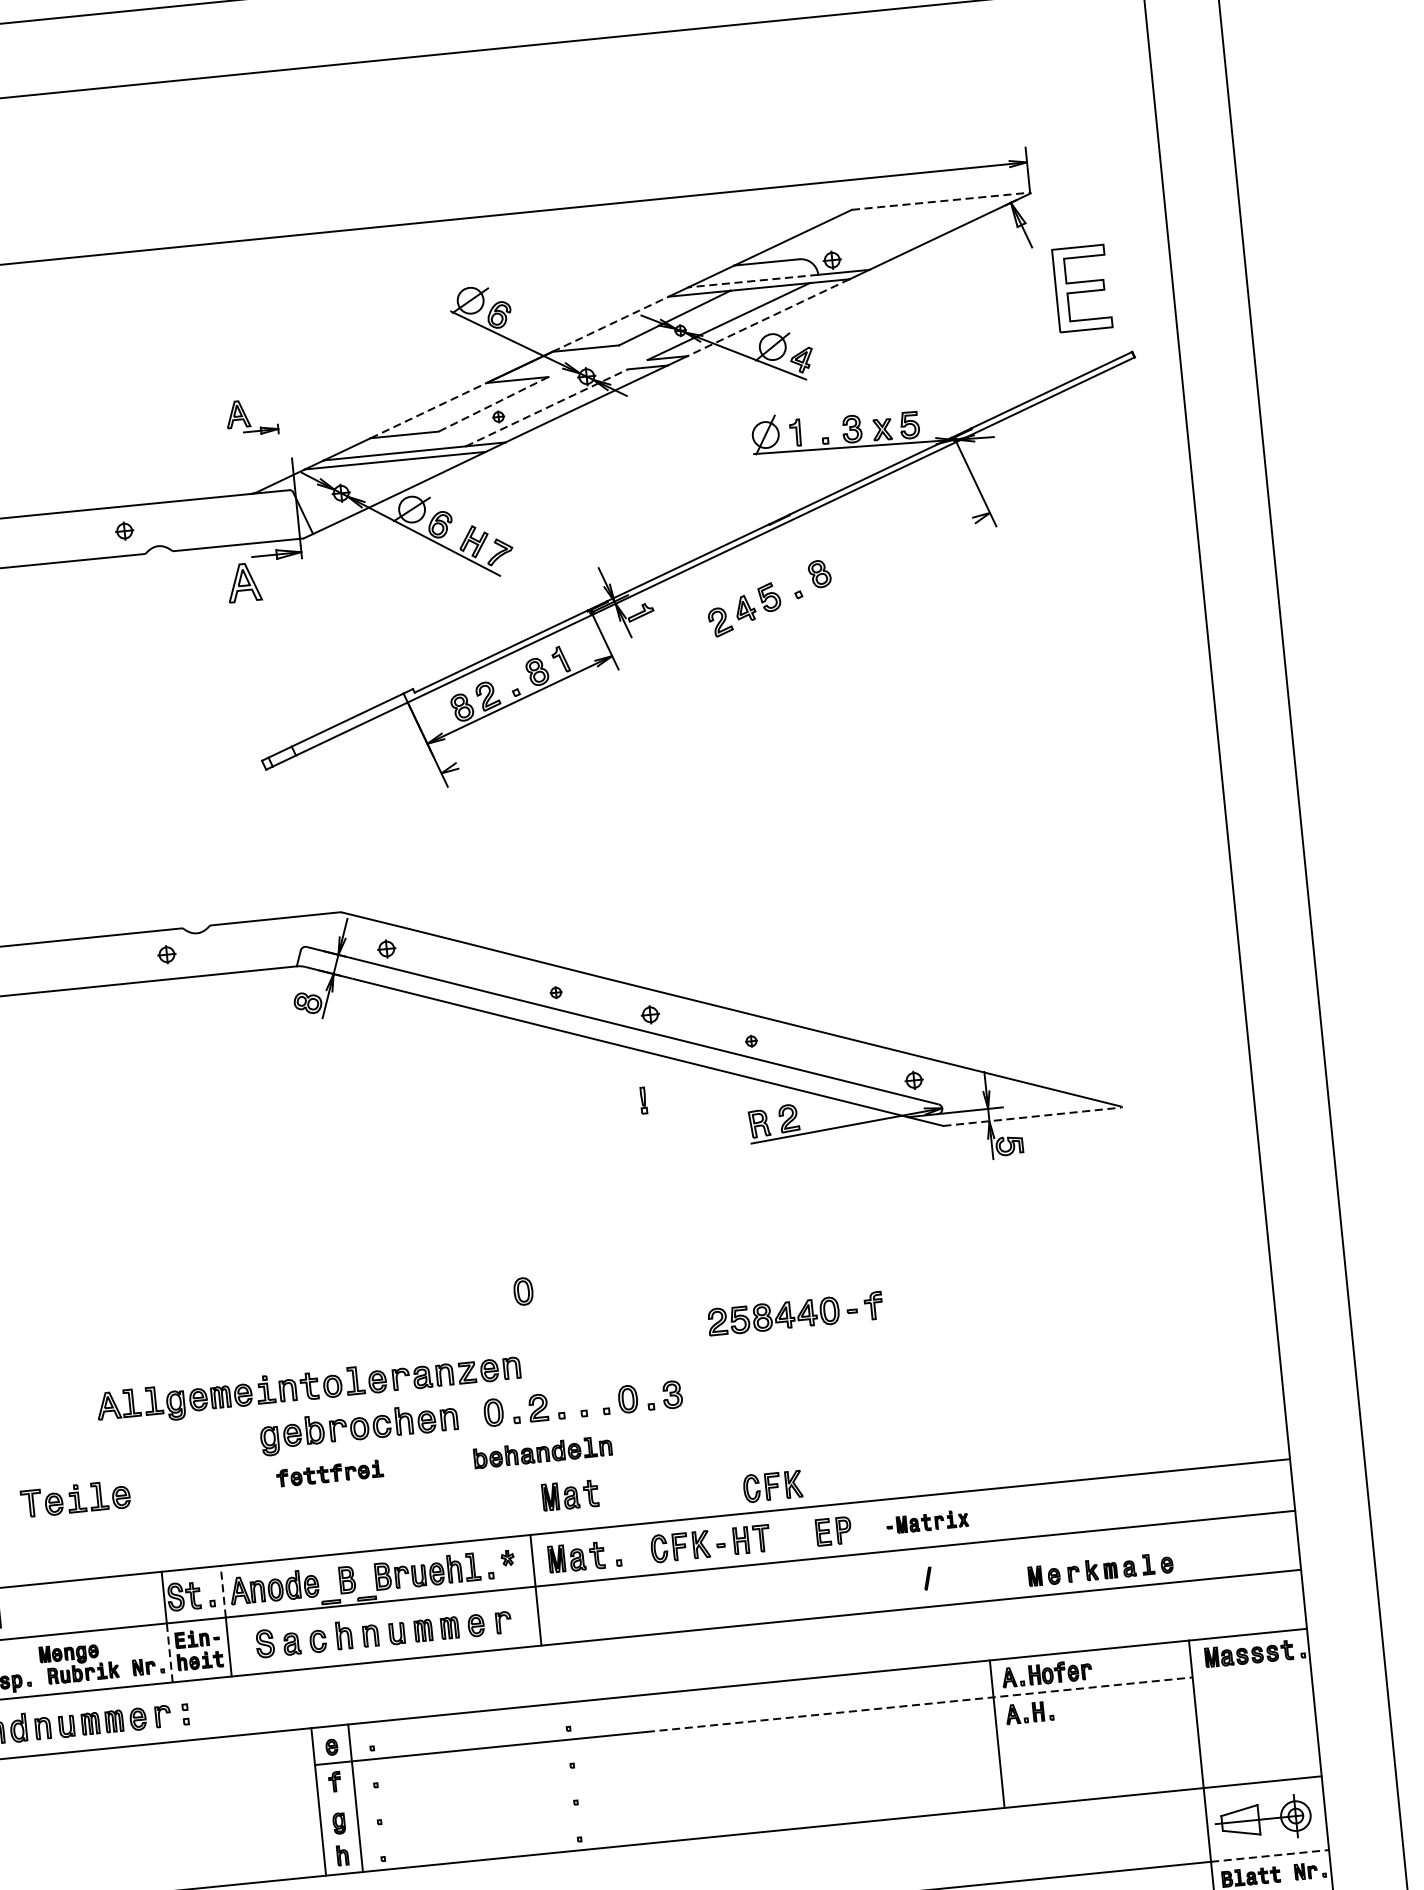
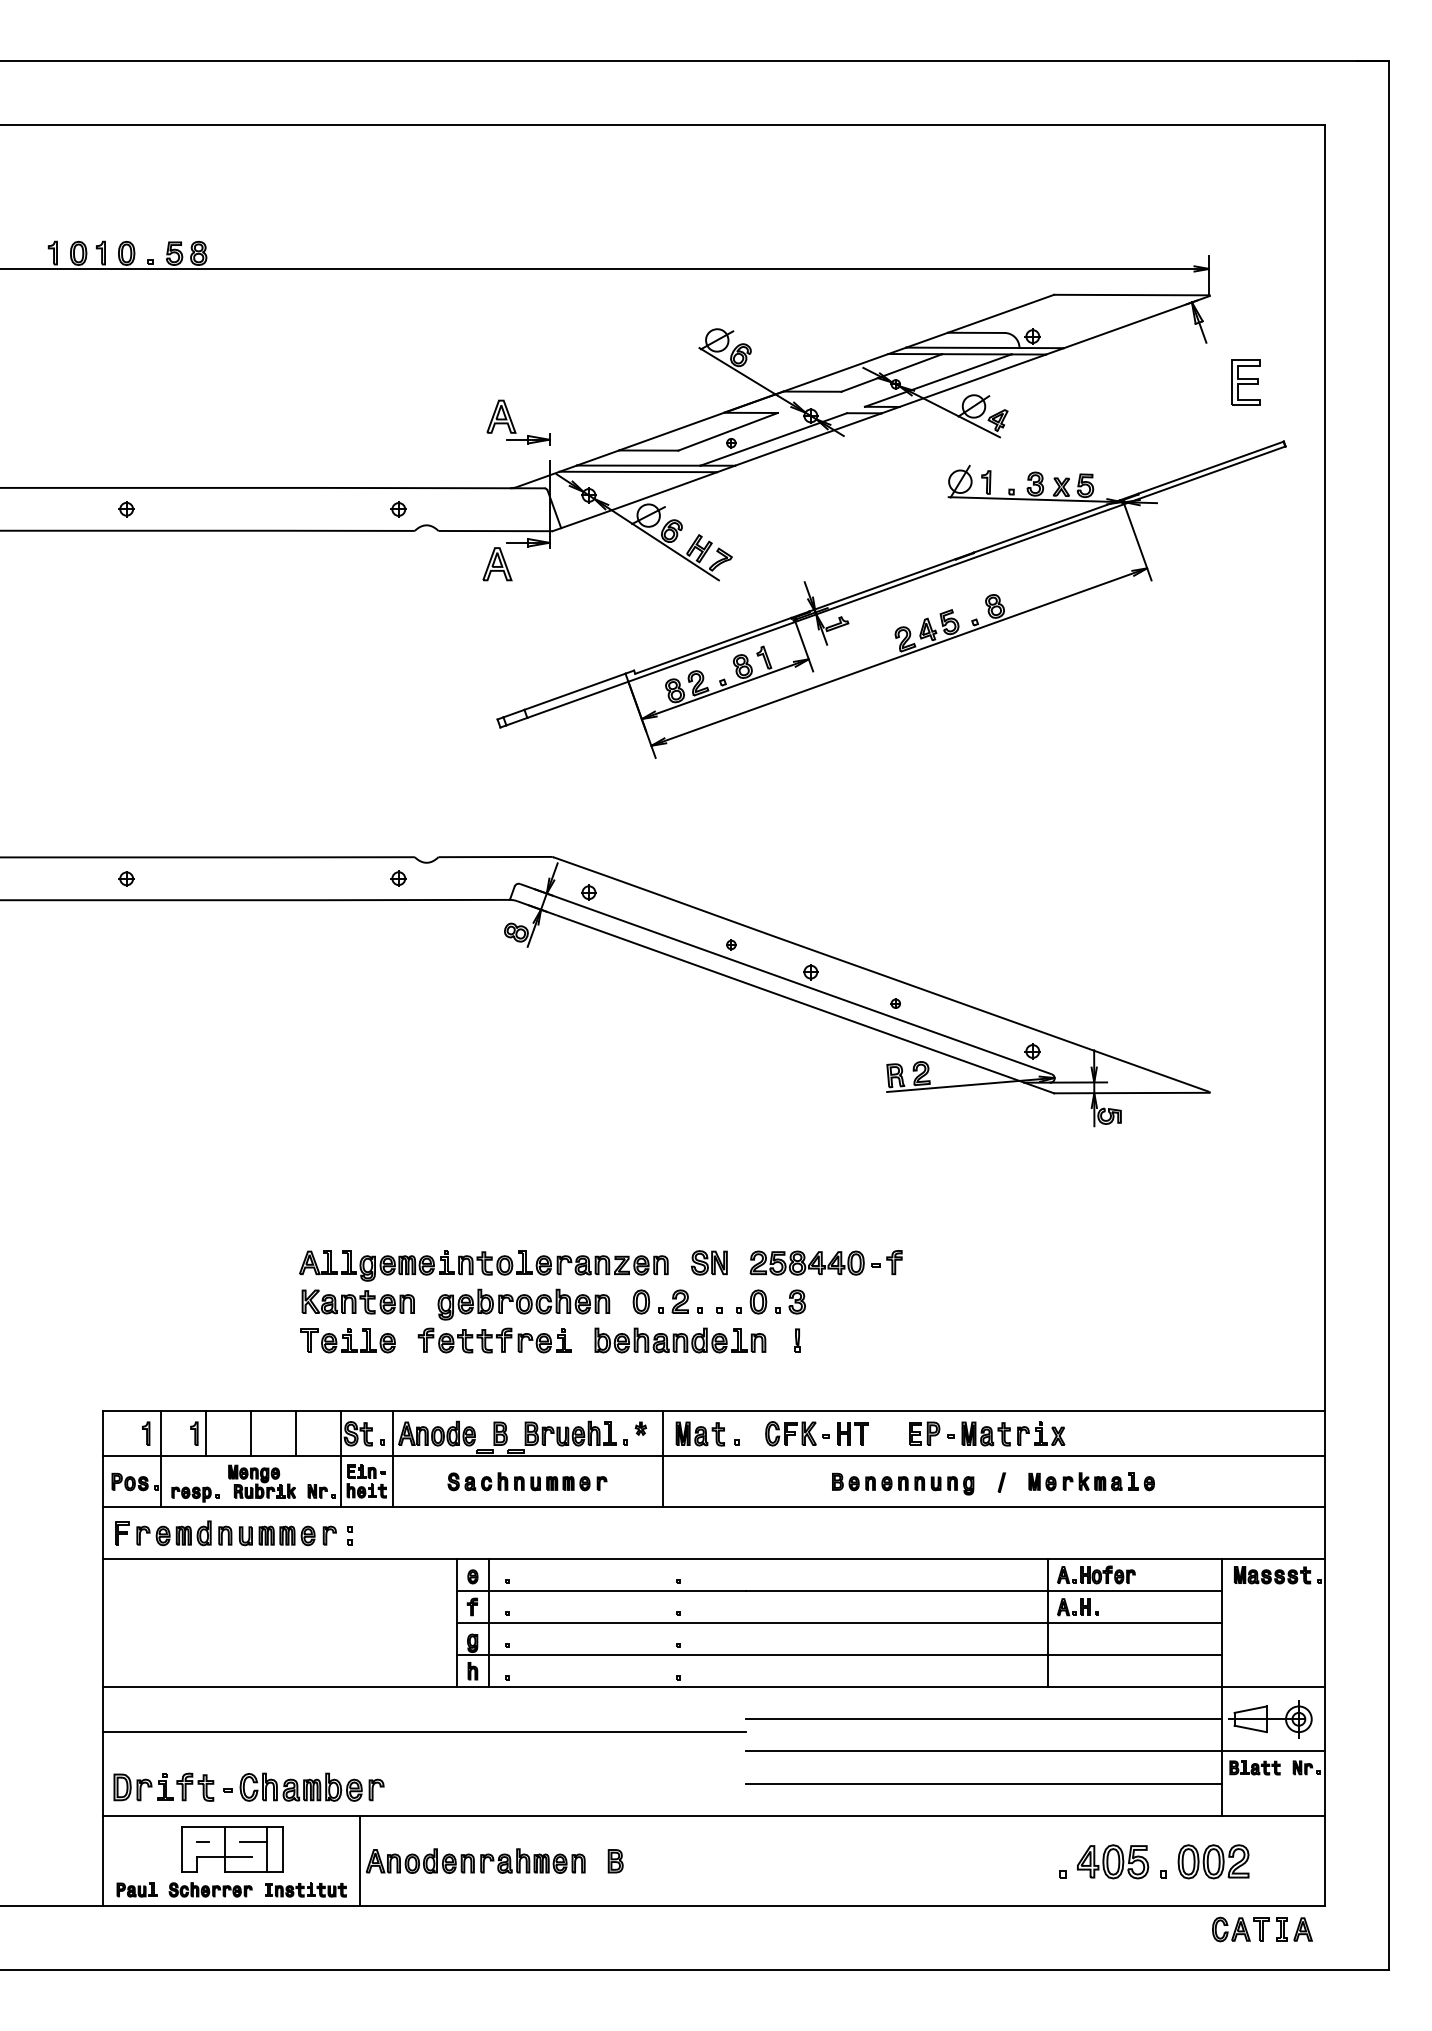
line: (940, 201) -> (1131, 295), dashed -> solid
line: (752, 280) -> (962, 347), dashed -> solid
part: (1081, 288) -> (1245, 382), size x0.62
line: (768, 318) -> (972, 381), dashed -> solid
arc: (611, 323) -> (836, 372), dashed -> solid
line: (492, 404) -> (727, 431), dashed -> solid
line: (546, 407) -> (773, 439), dashed -> solid
line: (429, 410) -> (672, 431), dashed -> solid
part: (252, 417) -> (518, 422), size x1.43
line: (715, 642) -> (899, 656), added
part: (643, 1100) -> (797, 1340), moved
line: (1032, 1117) -> (1131, 1093), dashed -> solid
part: (523, 1290) -> (677, 1199), removed
part: (794, 1313) -> (825, 1262), moved
part: (567, 1359) -> (709, 1262), added
part: (167, 1444) -> (357, 1301), added
part: (543, 1452) -> (680, 1340), size x1.43
part: (329, 1473) -> (494, 1340), size x1.67
part: (772, 1486) -> (875, 1389), removed
part: (569, 1494) -> (699, 1379), removed
part: (74, 1499) -> (347, 1340), moved
part: (927, 1521) -> (1006, 1433), size x1.67
part: (1100, 1569) -> (1091, 1481), moved
line: (223, 1590) -> (392, 1432), dashed -> solid
part: (815, 1590) -> (903, 1483), added
line: (112, 1601) -> (296, 1432), added
line: (61, 1607) -> (251, 1432), added
line: (9, 1612) -> (206, 1432), added
part: (383, 1631) -> (527, 1481), size x0.71
line: (170, 1652) -> (341, 1481), dashed -> solid
line: (919, 1704) -> (983, 1590), dashed -> solid
line: (756, 1757) -> (838, 1622), added
line: (760, 1795) -> (838, 1655), added
line: (934, 1852) -> (983, 1719), added
line: (1270, 1855) -> (1273, 1751), dashed -> solid

